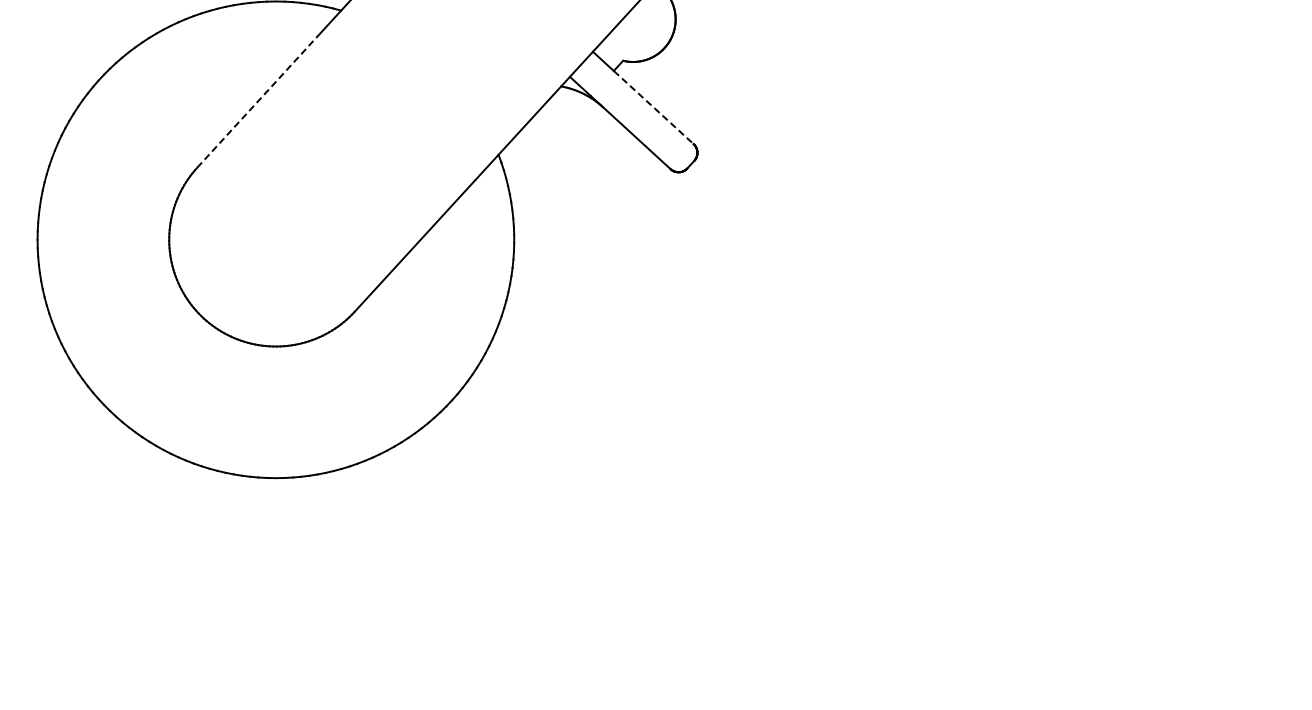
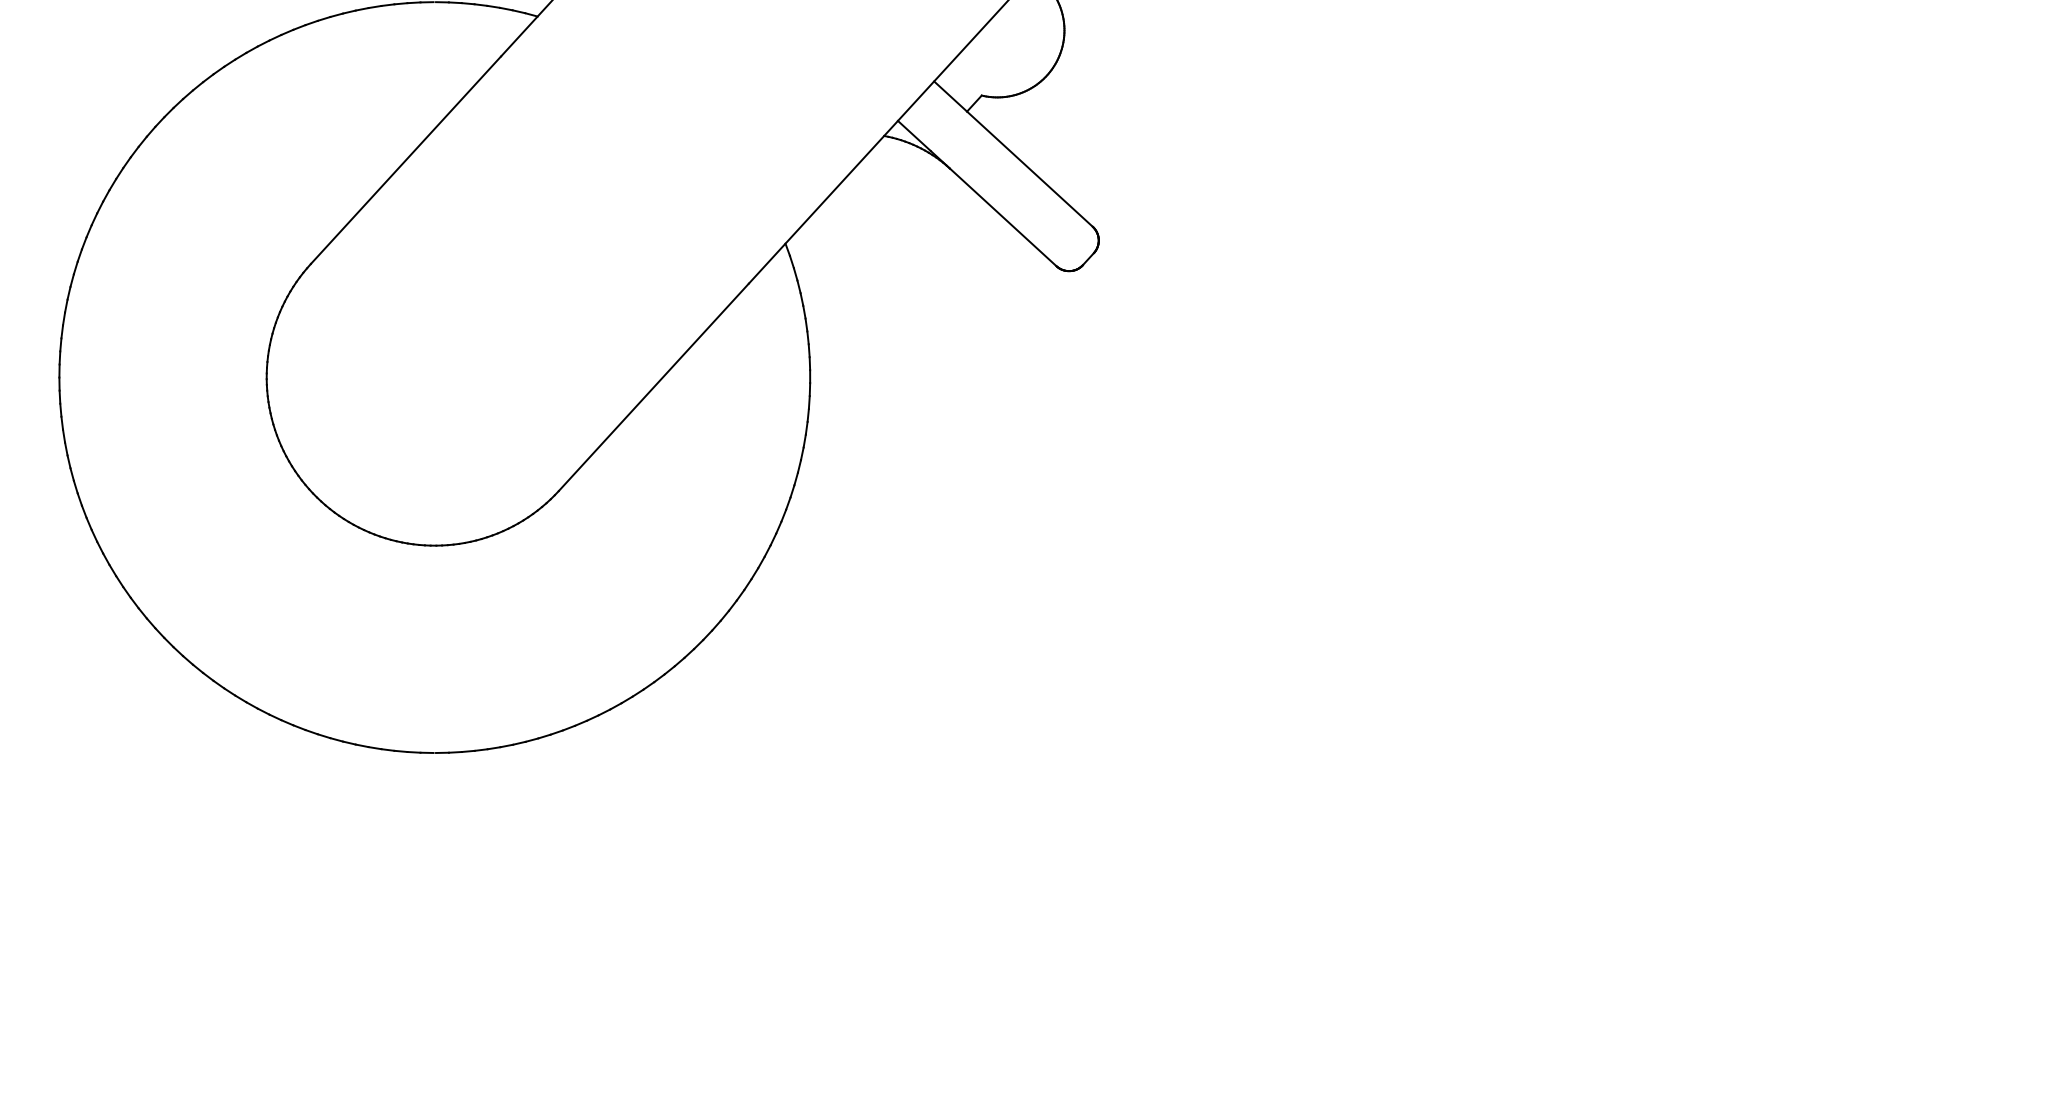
line: (257, 101) -> (405, 159), dashed -> solid
line: (654, 107) -> (1031, 169), dashed -> solid

